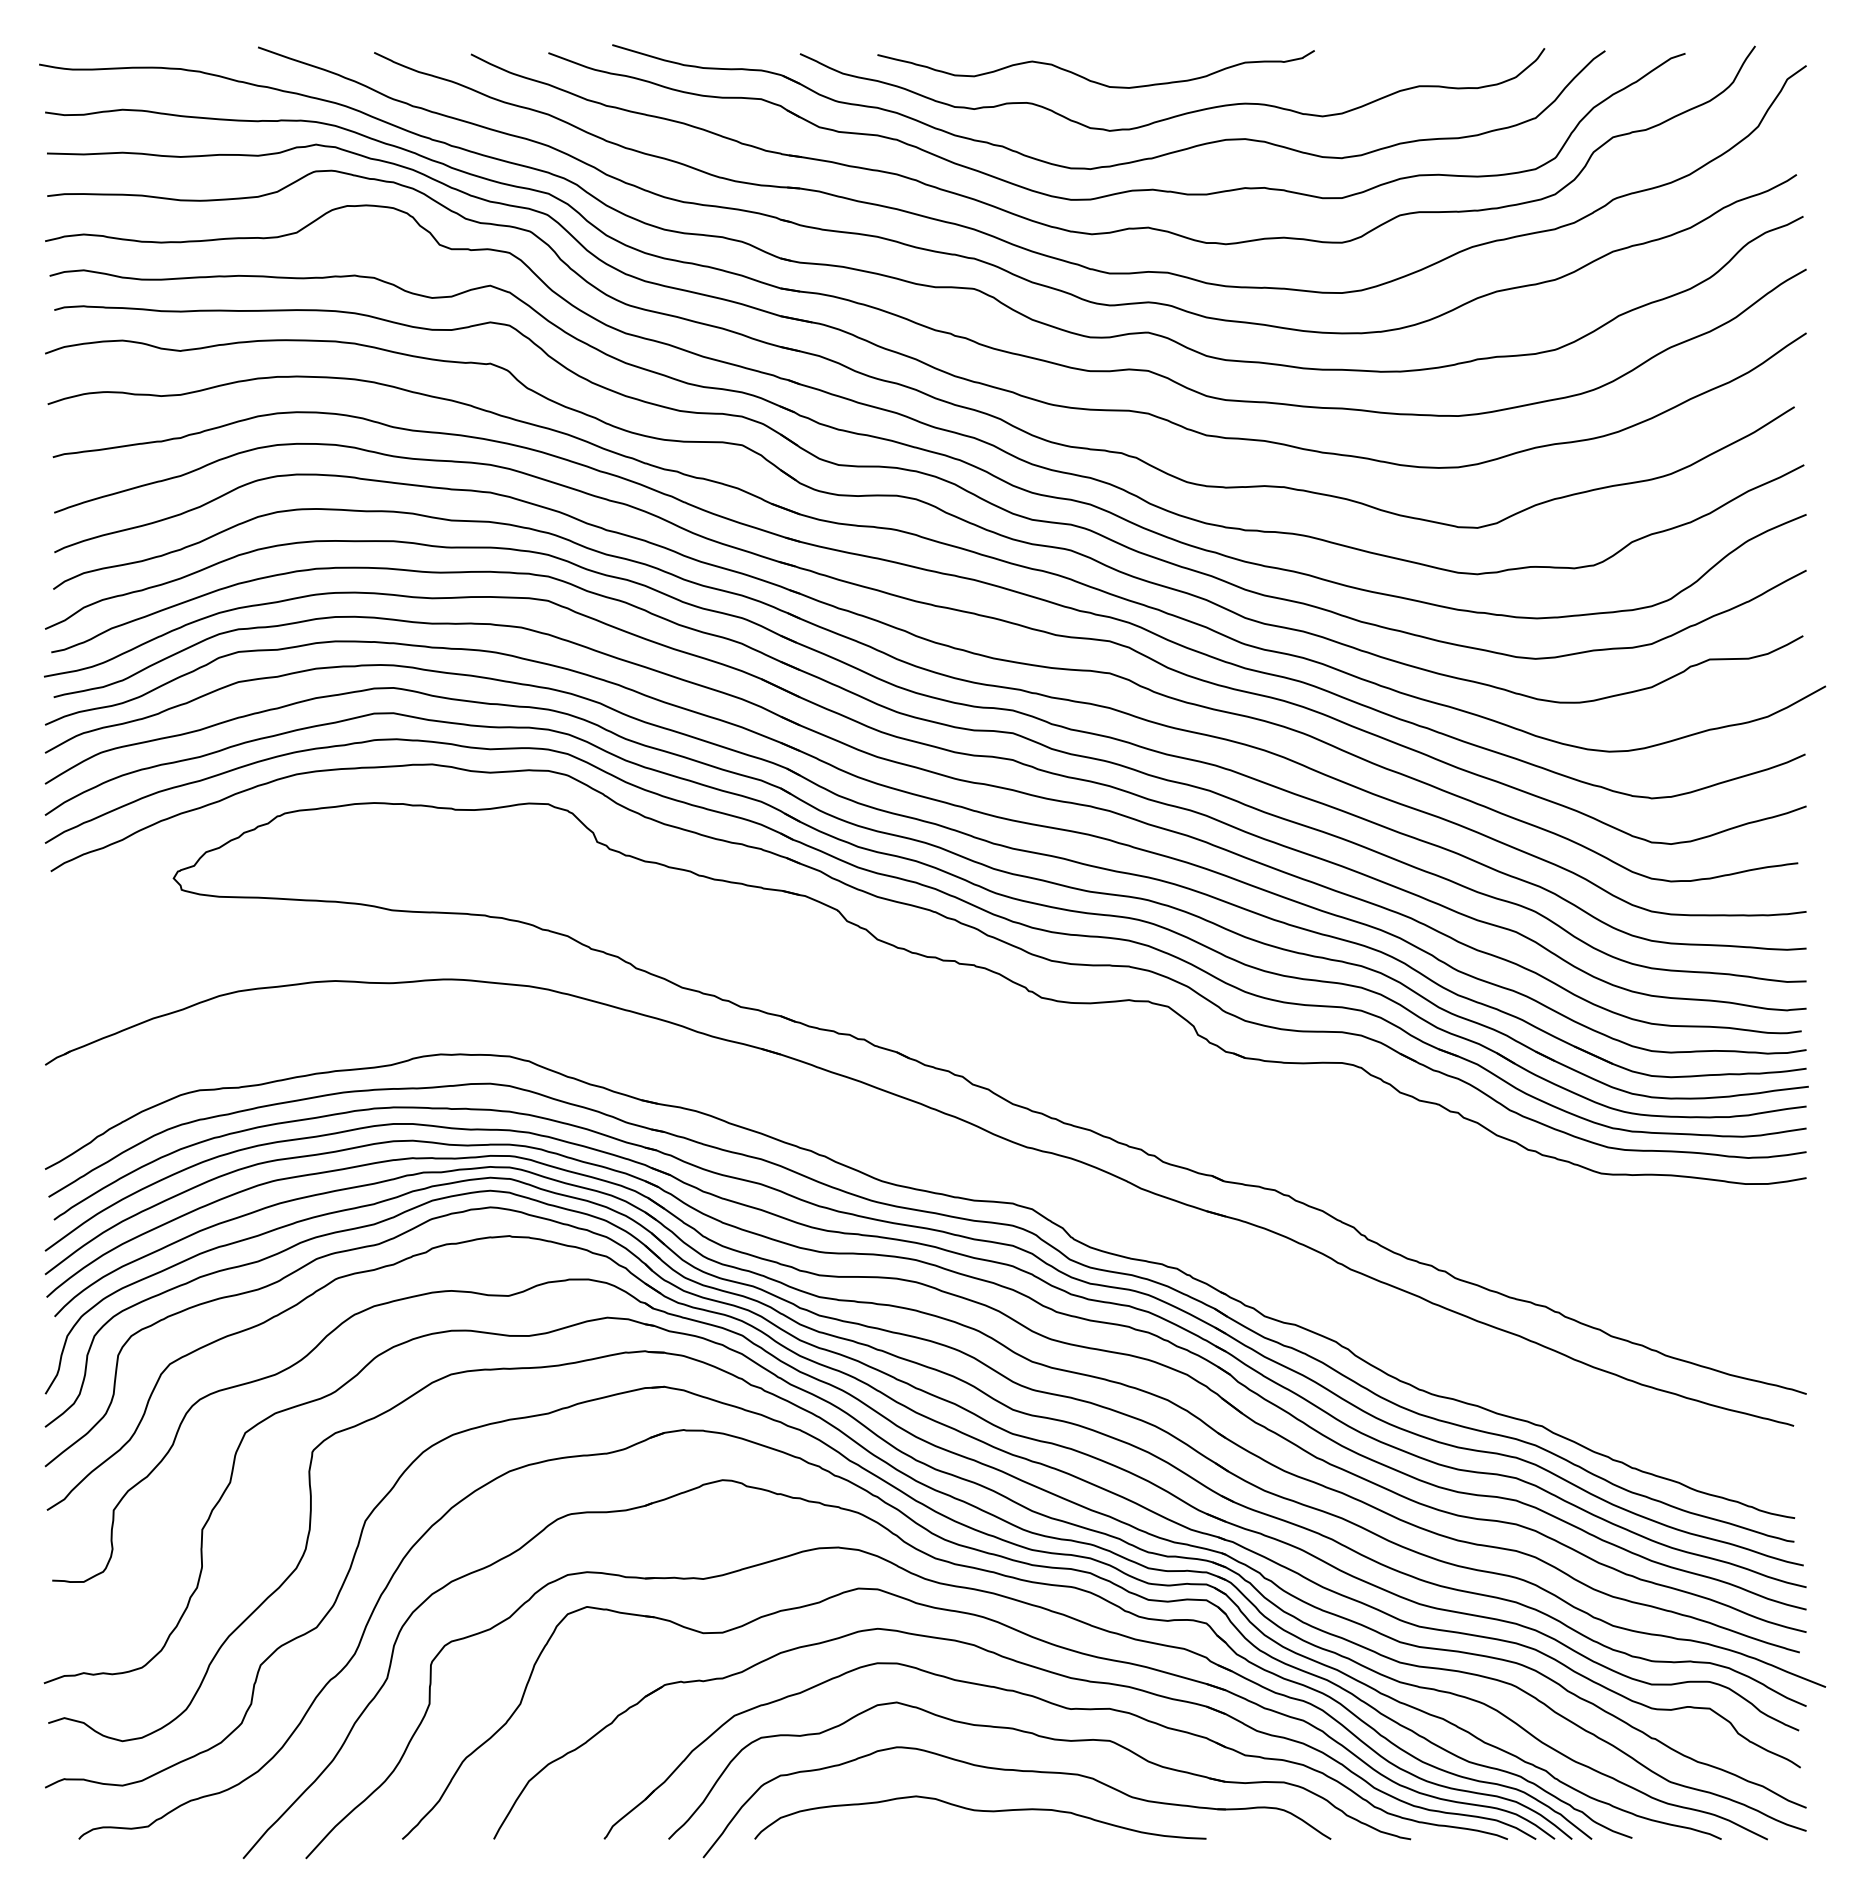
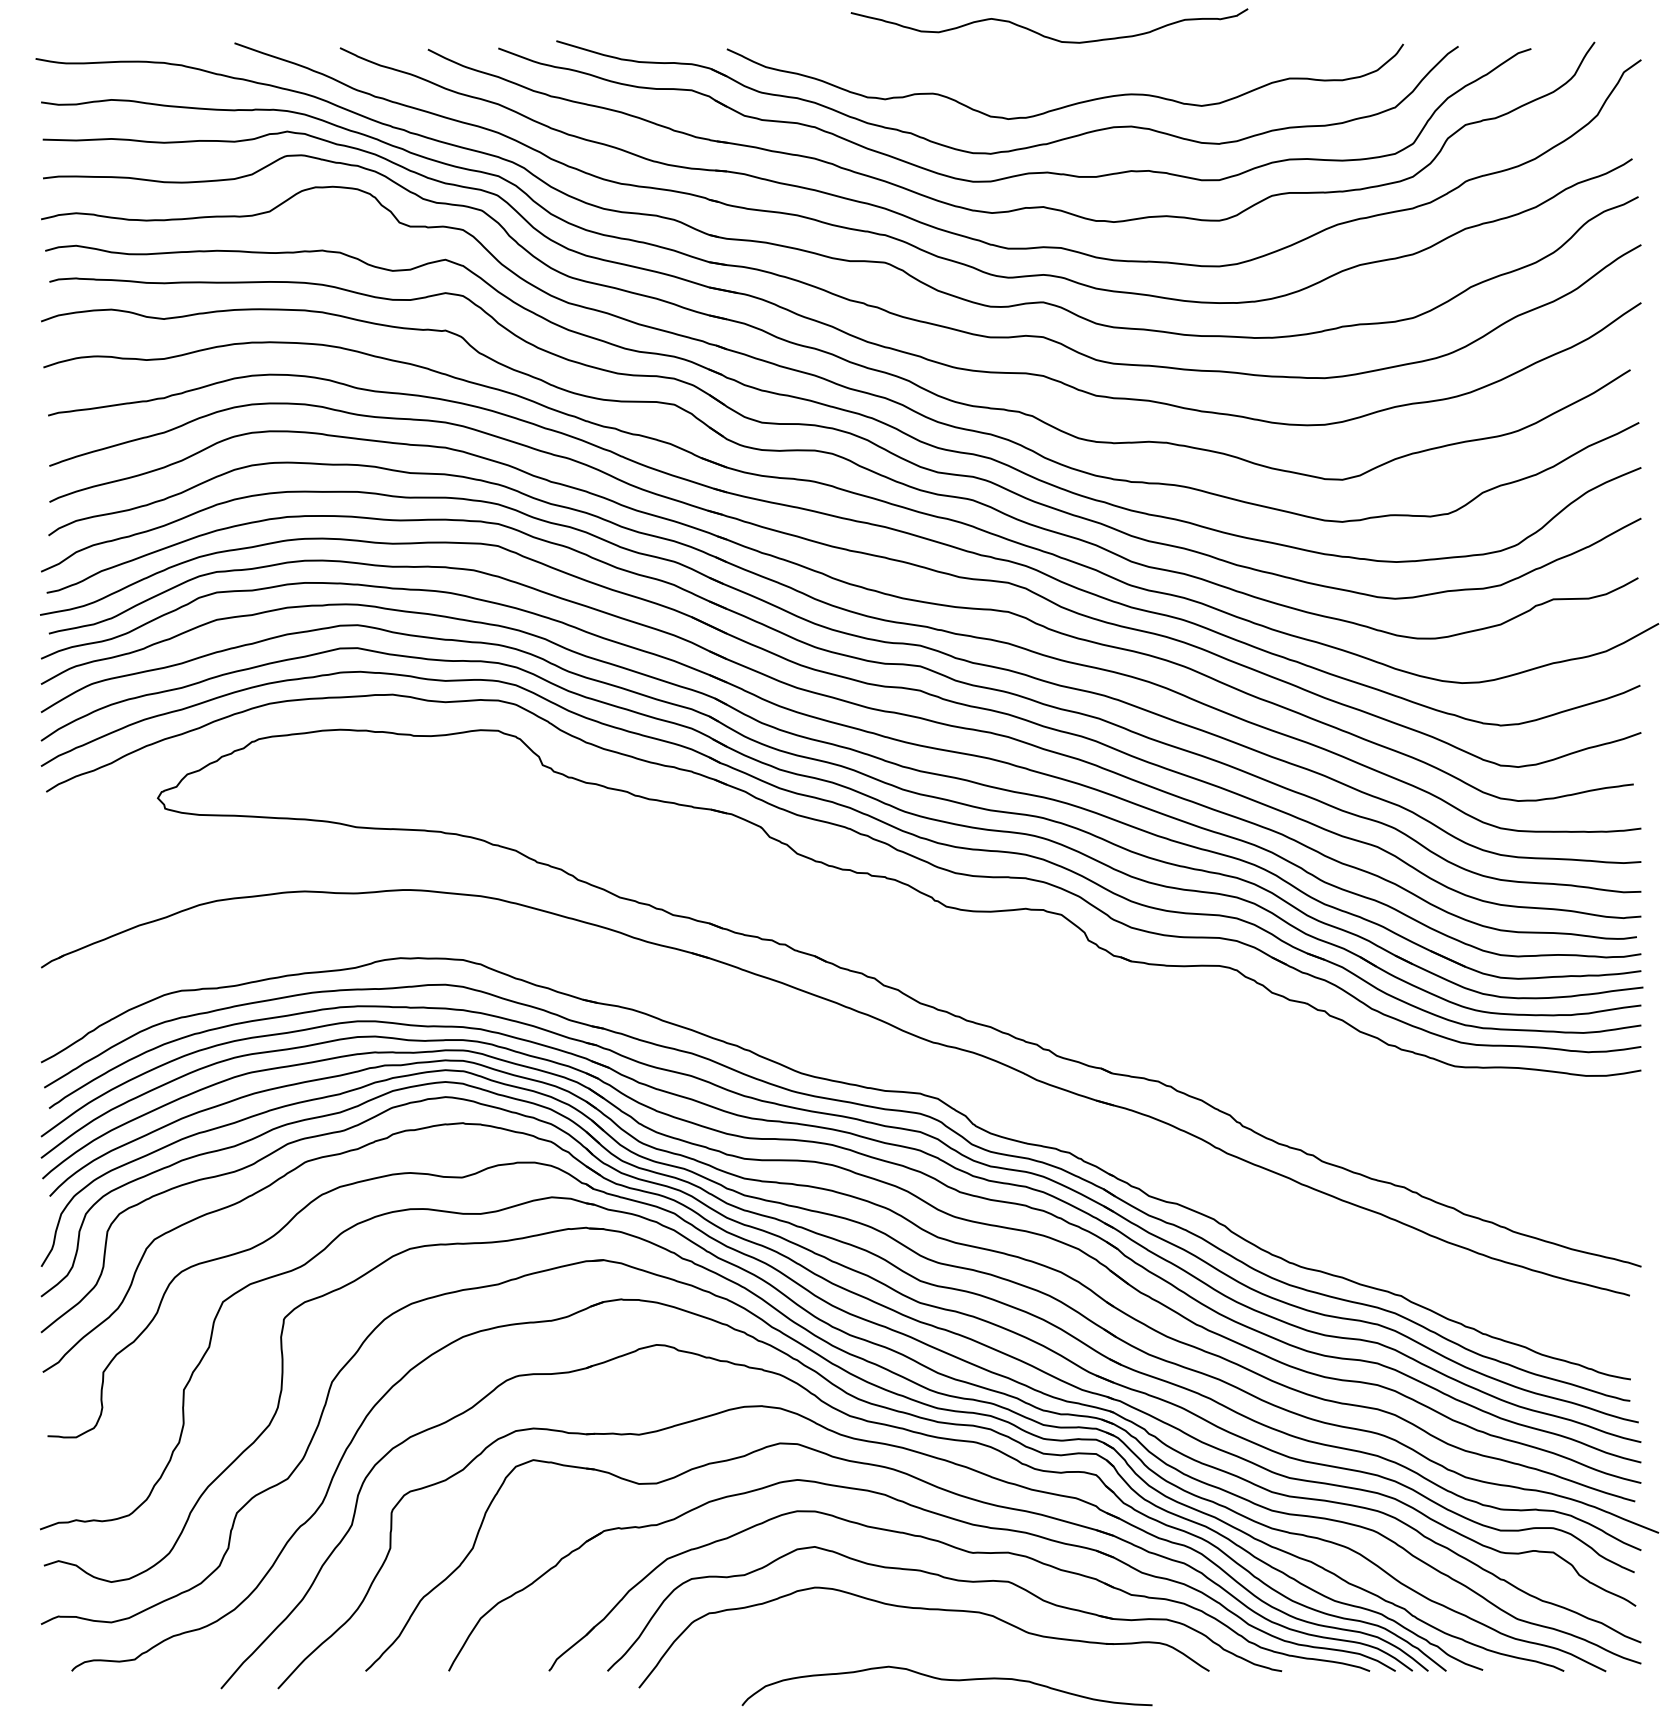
curve: (1093, 80) -> (1047, 36), moved
curve: (980, 1811) -> (947, 1680), moved

